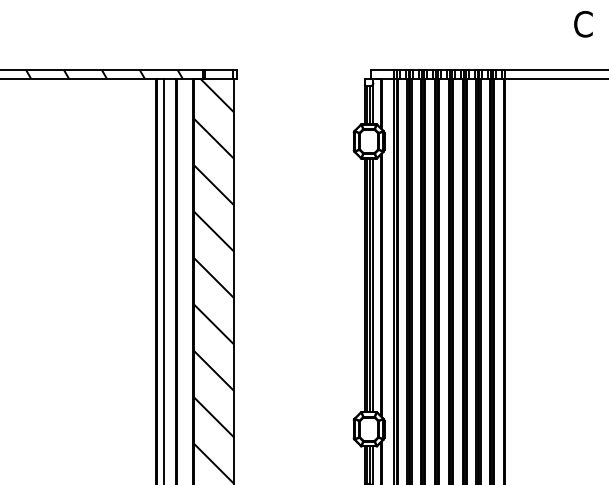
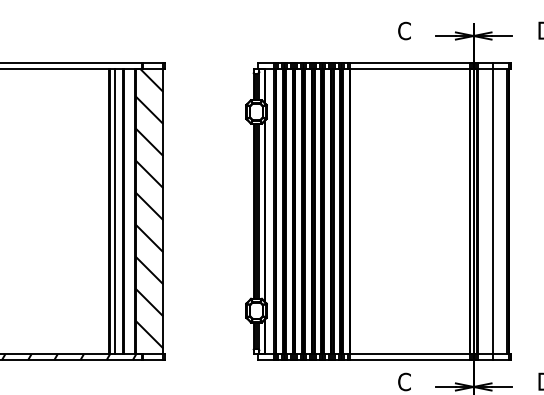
hatch: (104, 74) -> (73, 65), removed

